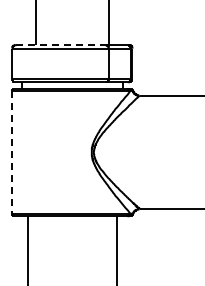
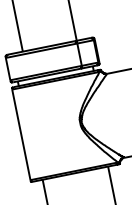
line: (61, 44) -> (41, 47), dashed -> solid
line: (12, 152) -> (21, 134), dashed -> solid

